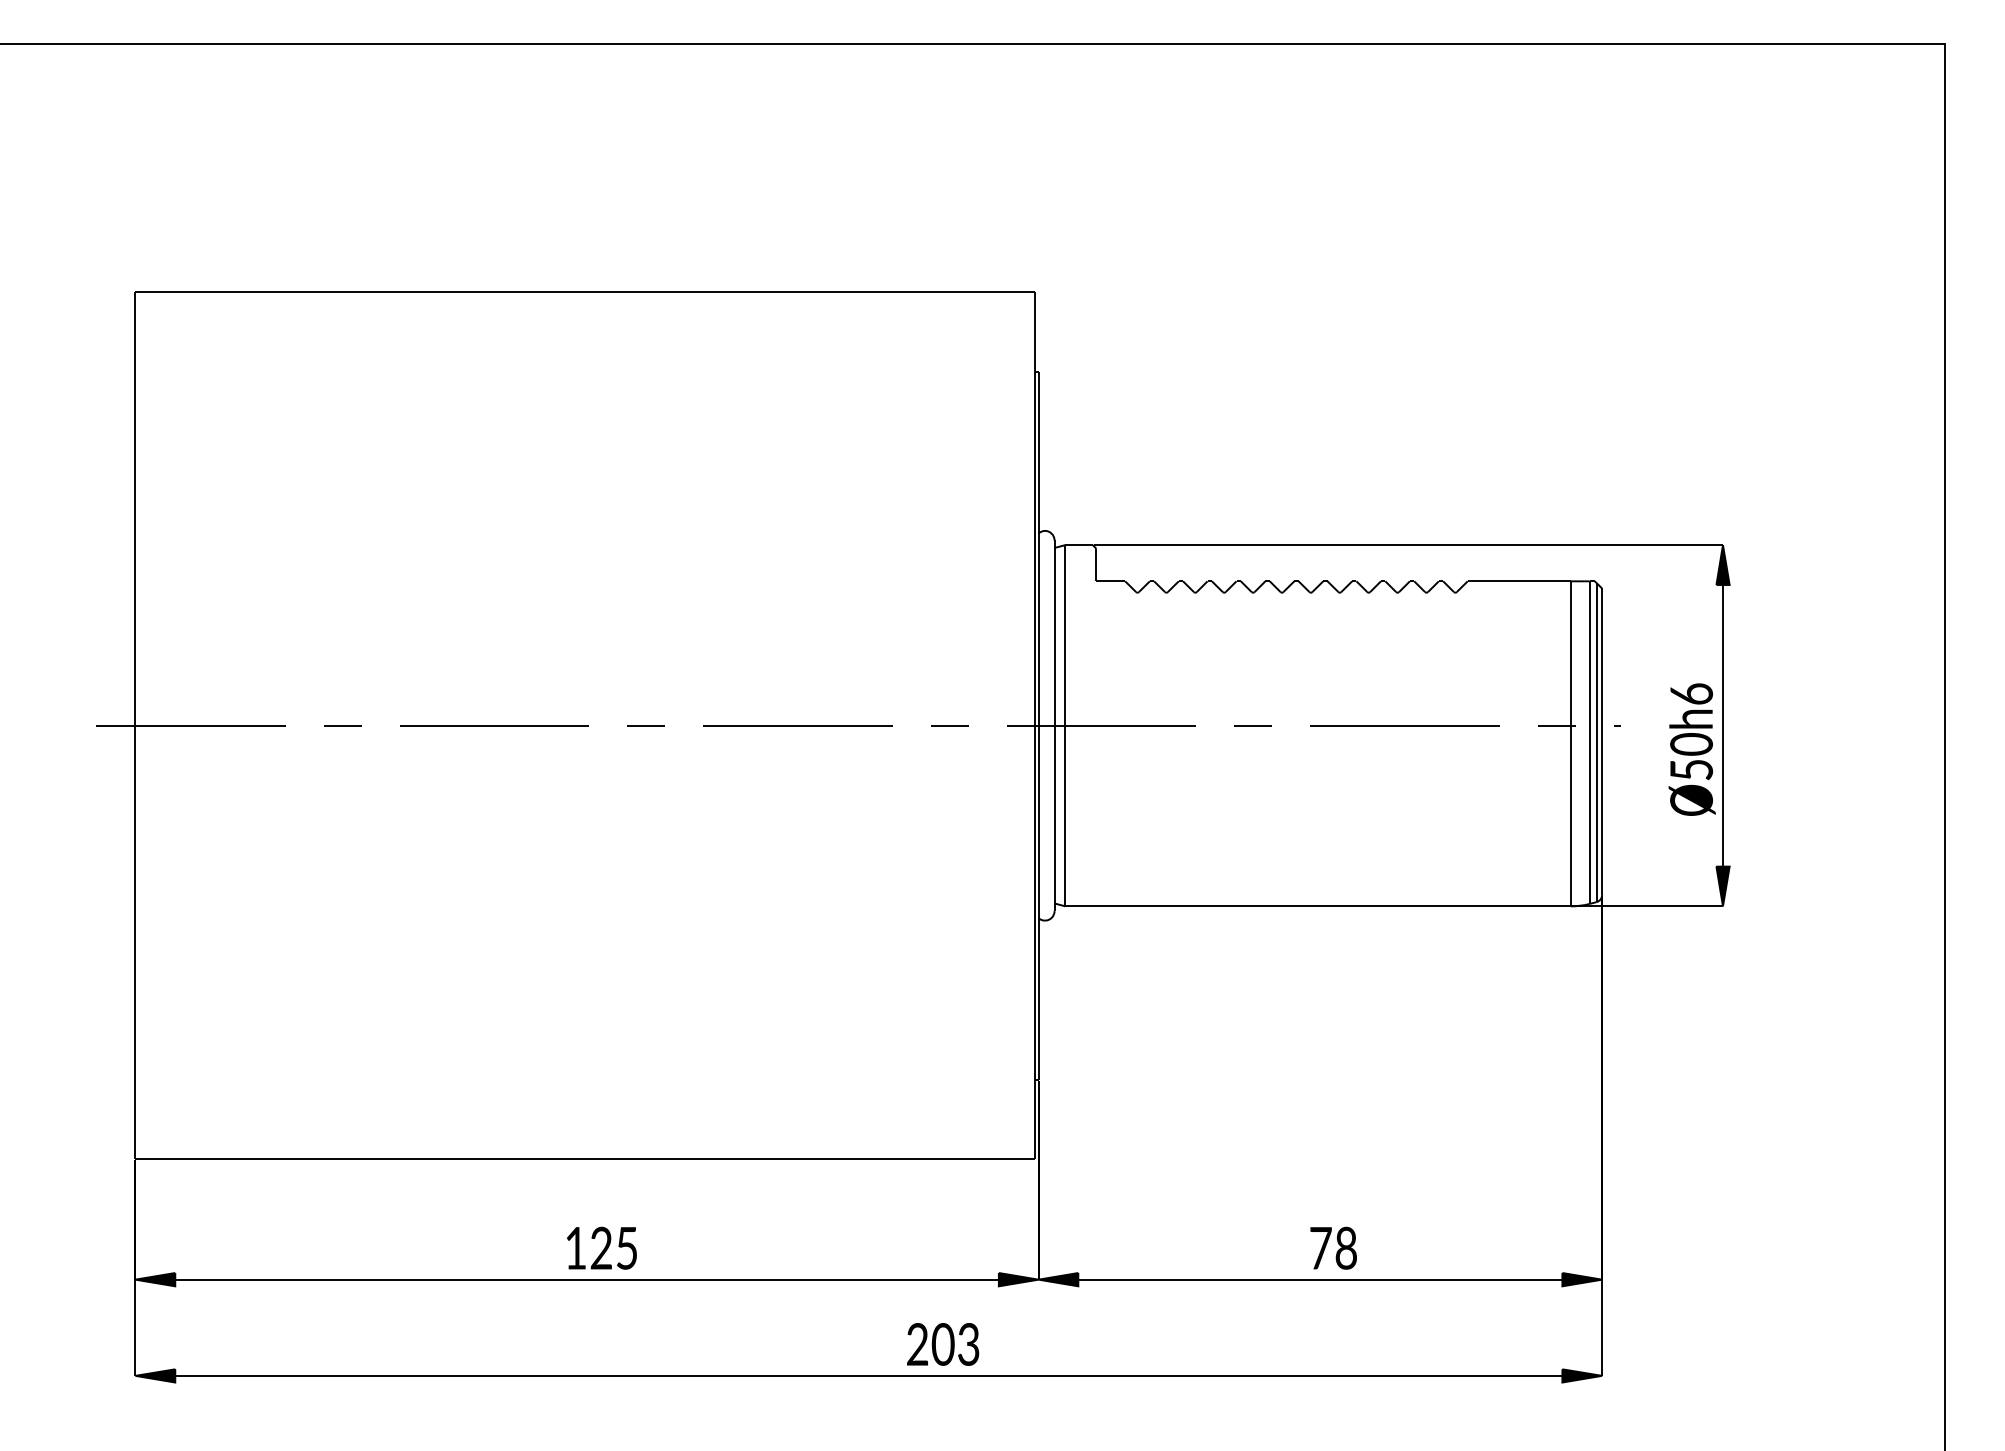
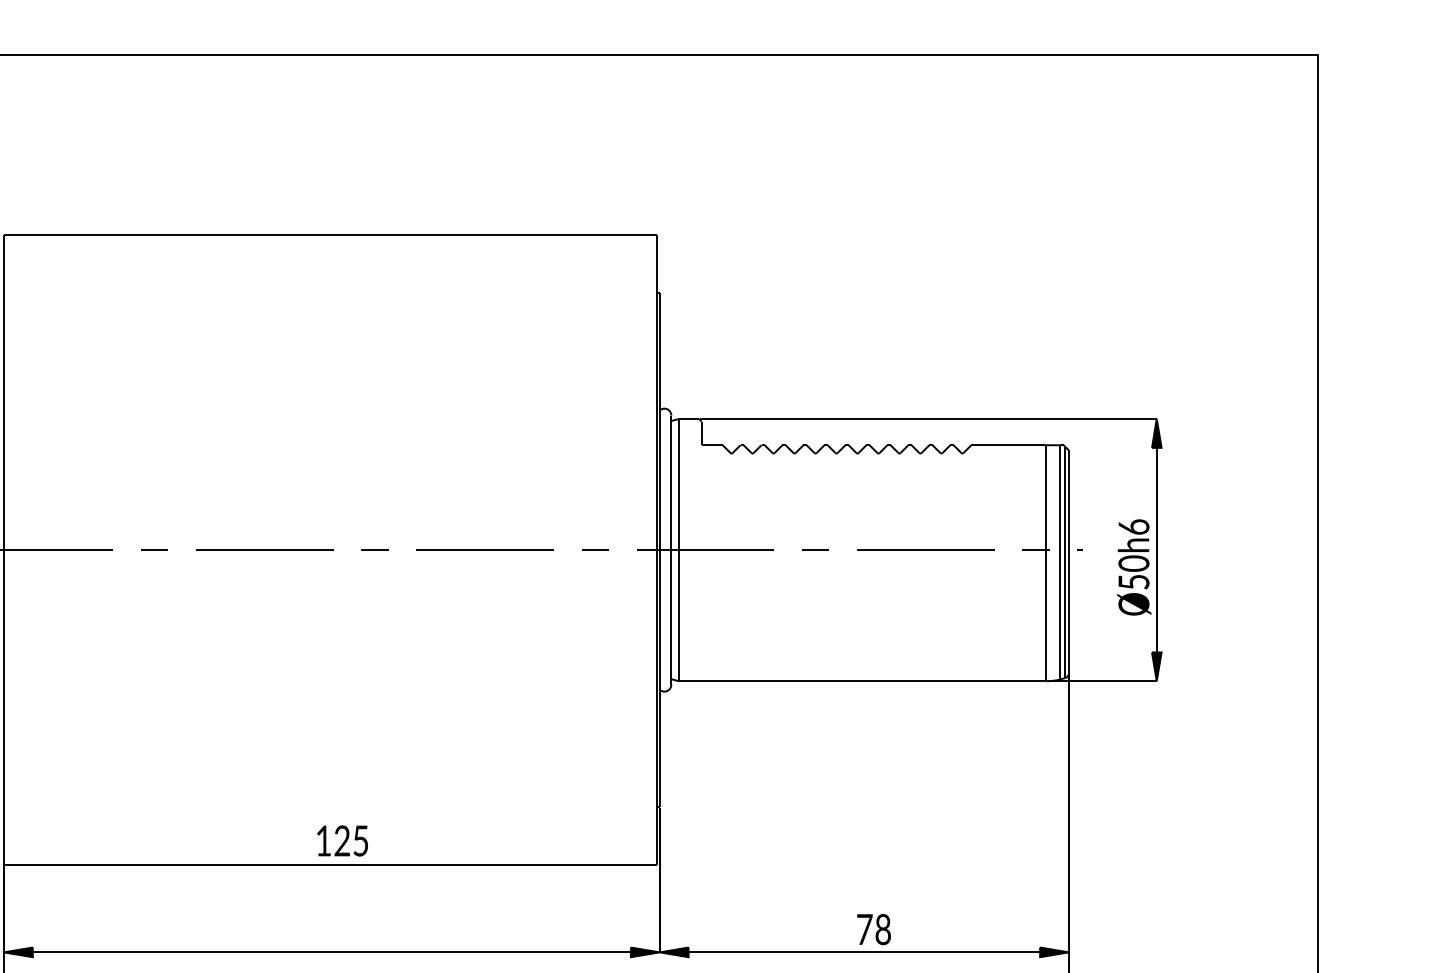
text: (601, 1247) -> (342, 840), moved

